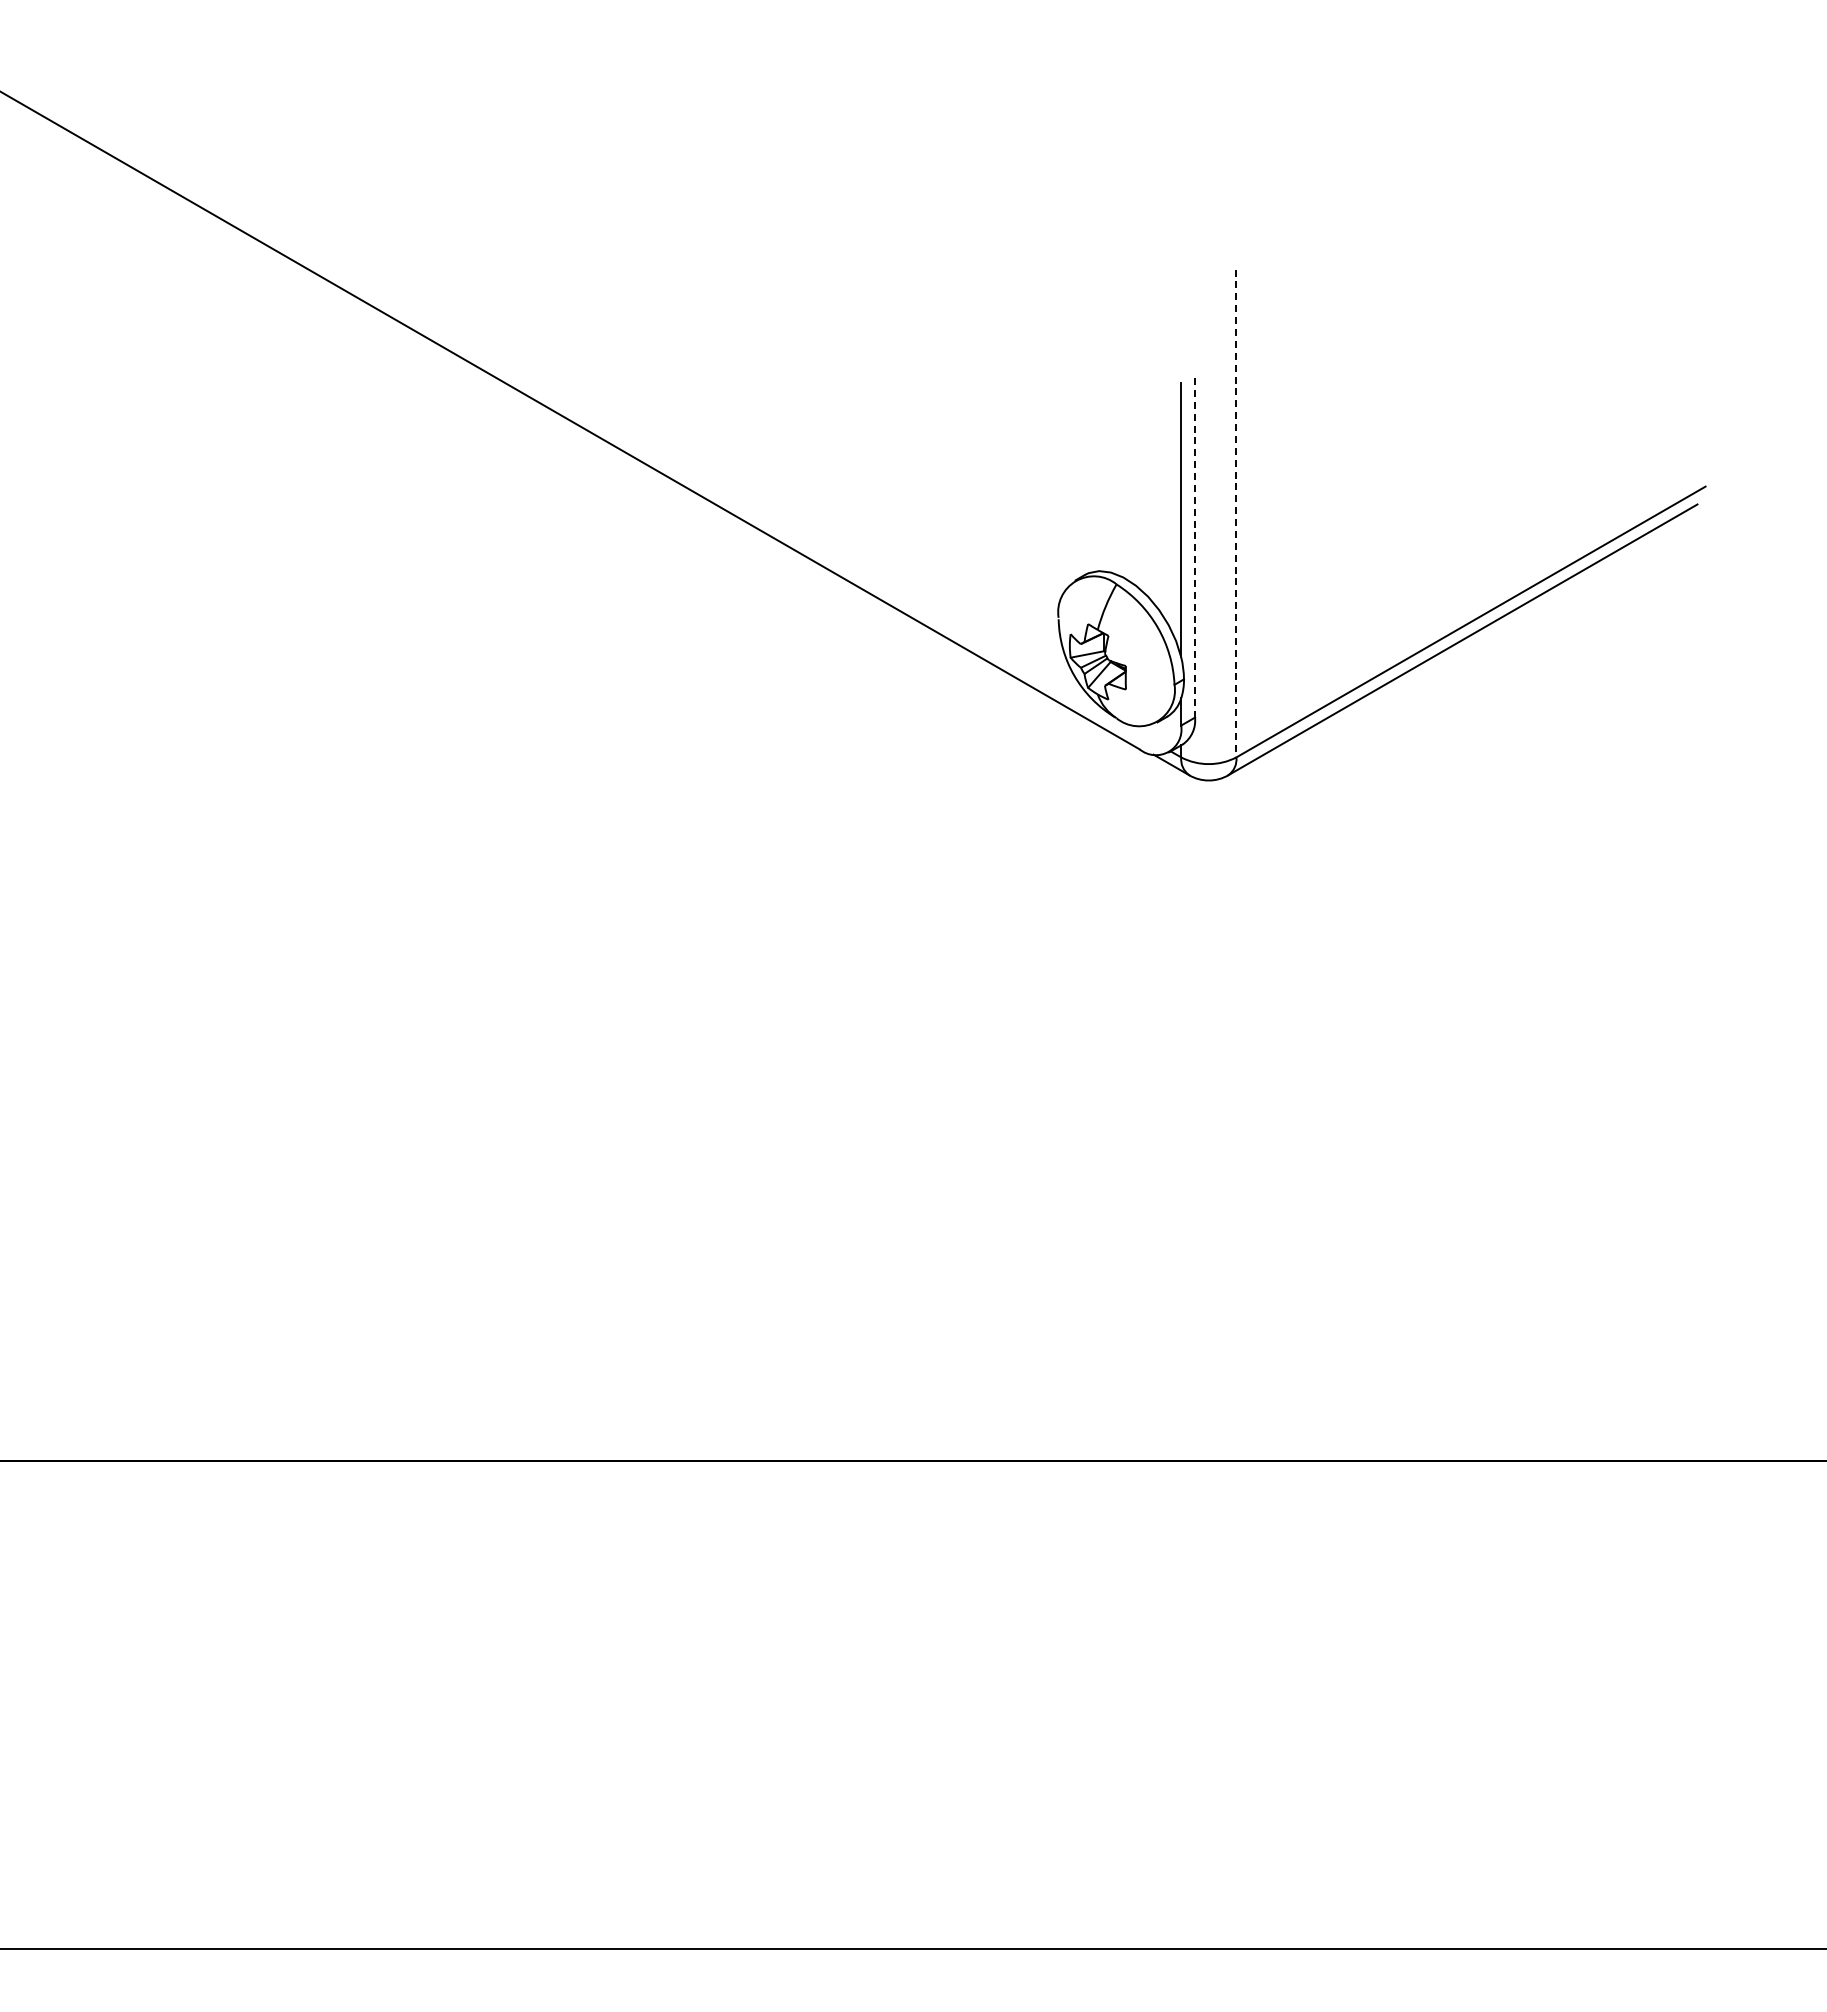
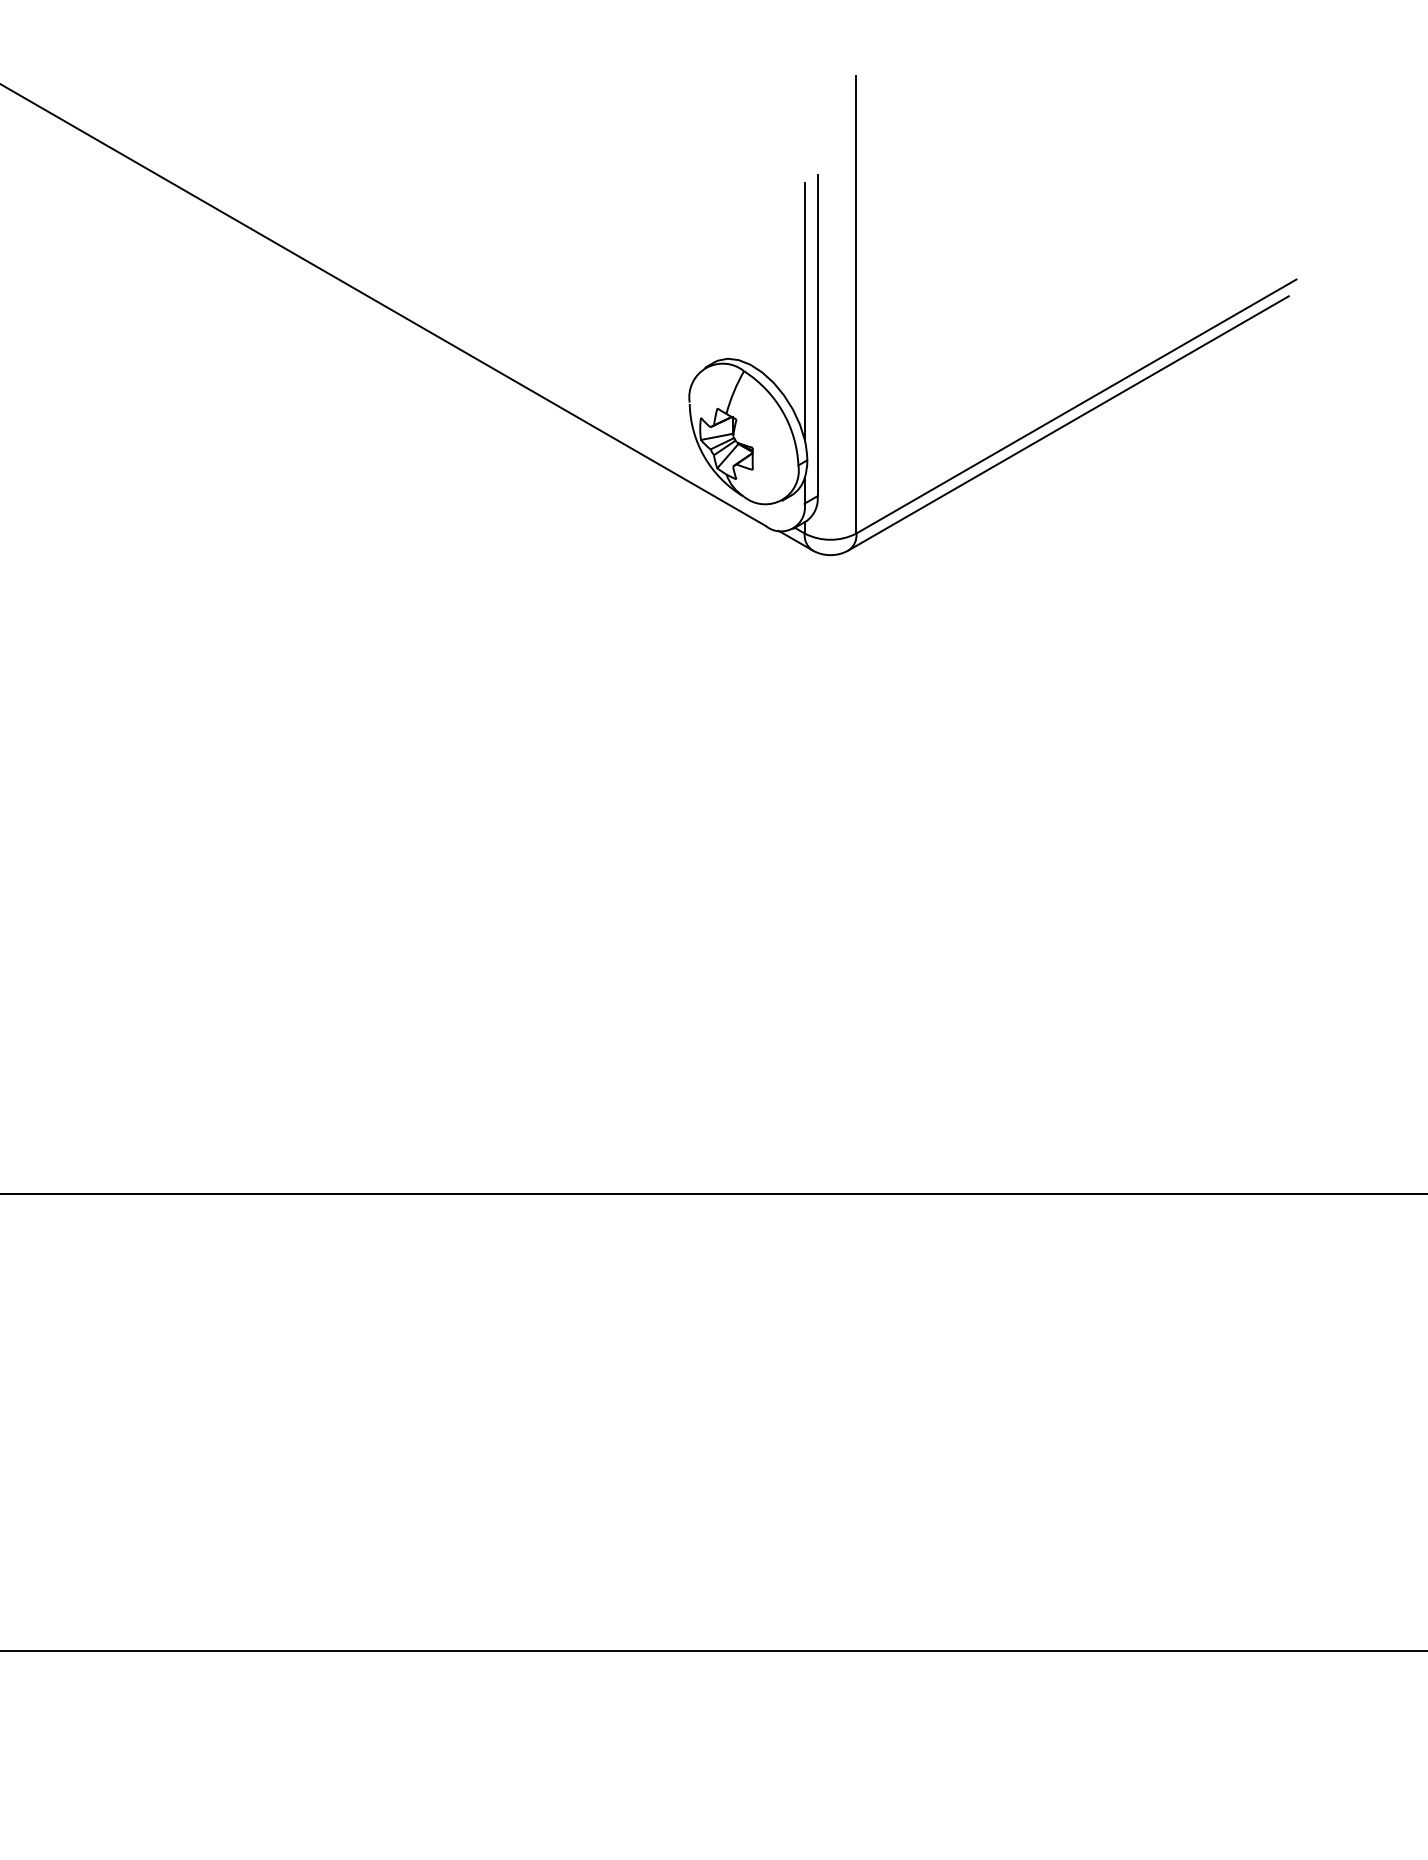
line: (1236, 513) -> (856, 304), dashed -> solid
line: (1195, 545) -> (818, 334), dashed -> solid

